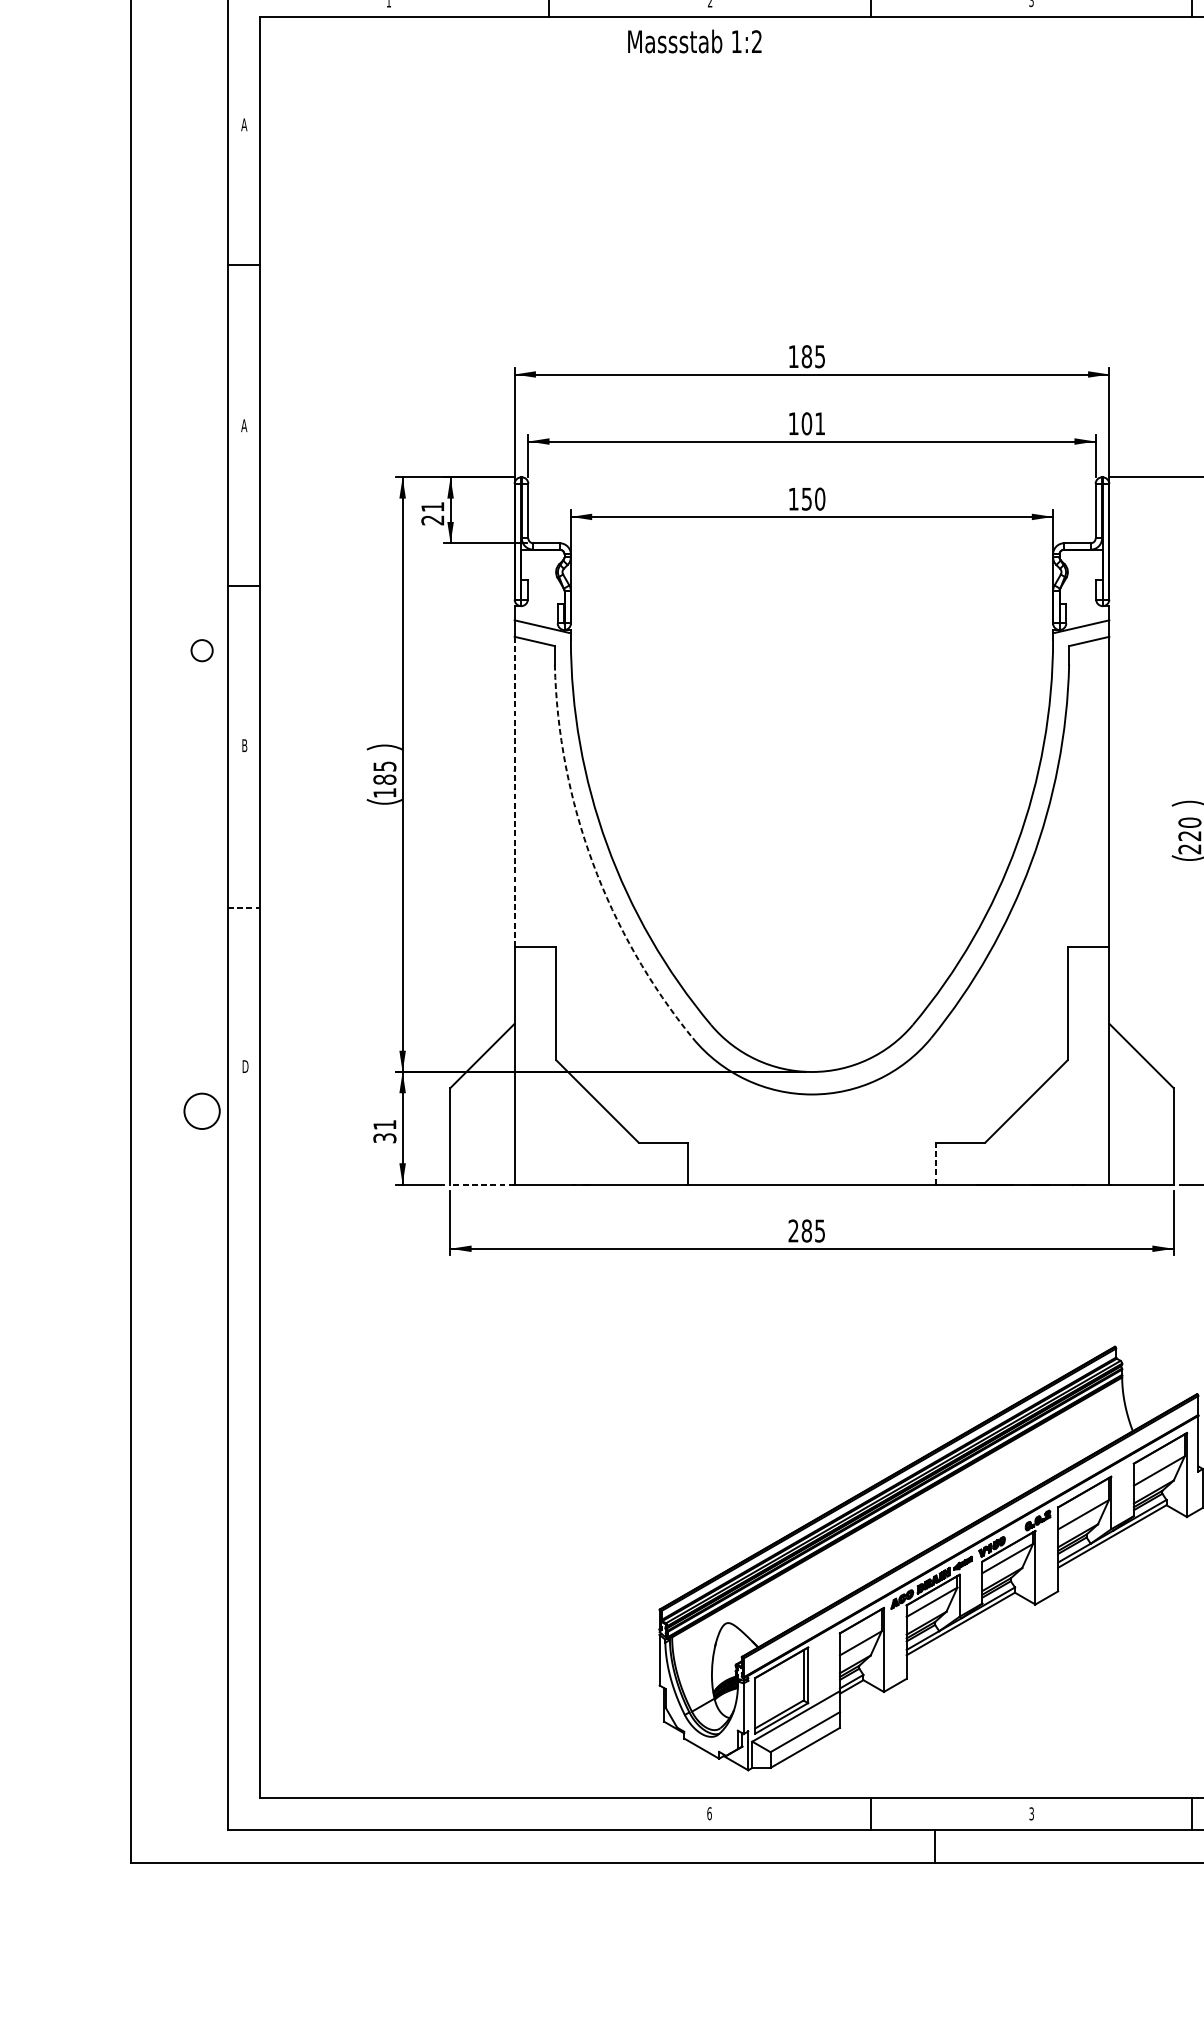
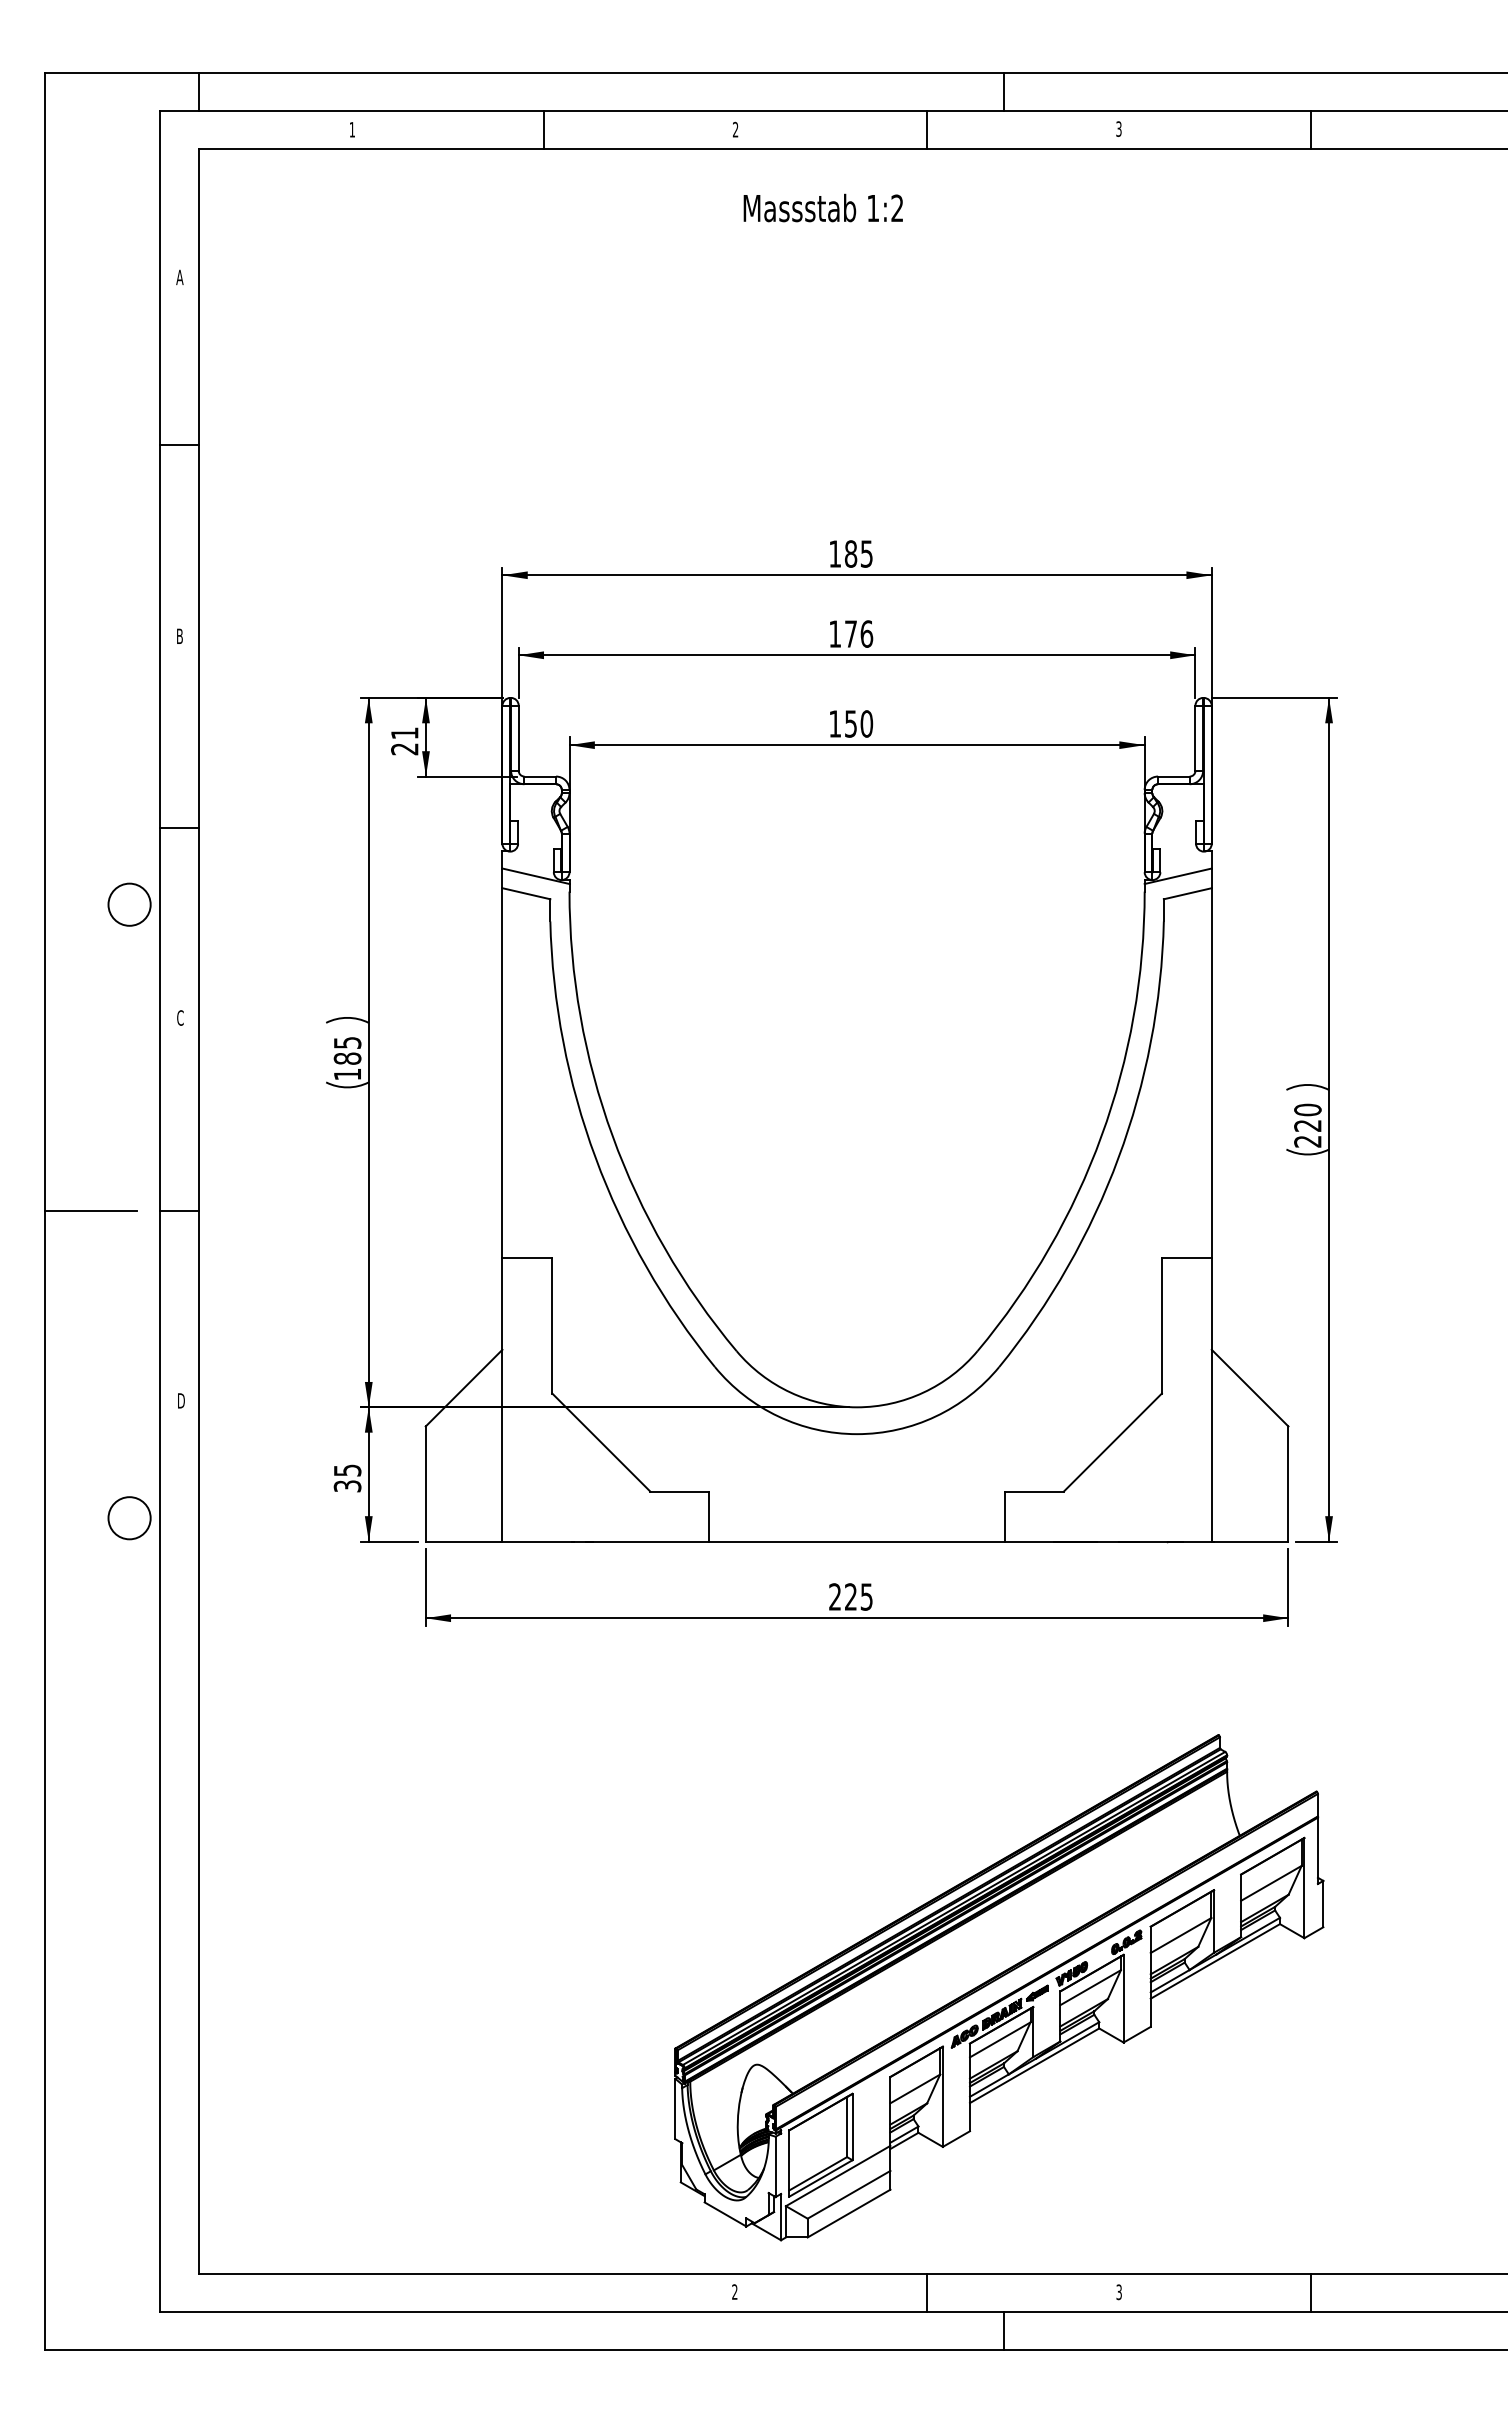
text: (694, 41) -> (822, 207), moved
text: (813, 423) -> (858, 633), 101 -> 176
text: (243, 424) -> (179, 635), A -> B
circle: (202, 650) -> (129, 904), size x1.67
text: (244, 745) -> (180, 1017), B -> C
line: (514, 791) -> (502, 1072), dashed -> solid
arc: (592, 862) -> (595, 1157), dashed -> solid
line: (170, 907) -> (91, 1211), added
line: (243, 907) -> (179, 1211), dashed -> solid
circle: (202, 1111) -> (129, 1518), moved
text: (384, 1124) -> (347, 1470), 31 -> 35
line: (935, 1163) -> (1004, 1516), dashed -> solid
line: (482, 1184) -> (463, 1541), dashed -> solid
text: (806, 1230) -> (850, 1596), 285 -> 225
text: (709, 1813) -> (734, 2291), 6 -> 2

